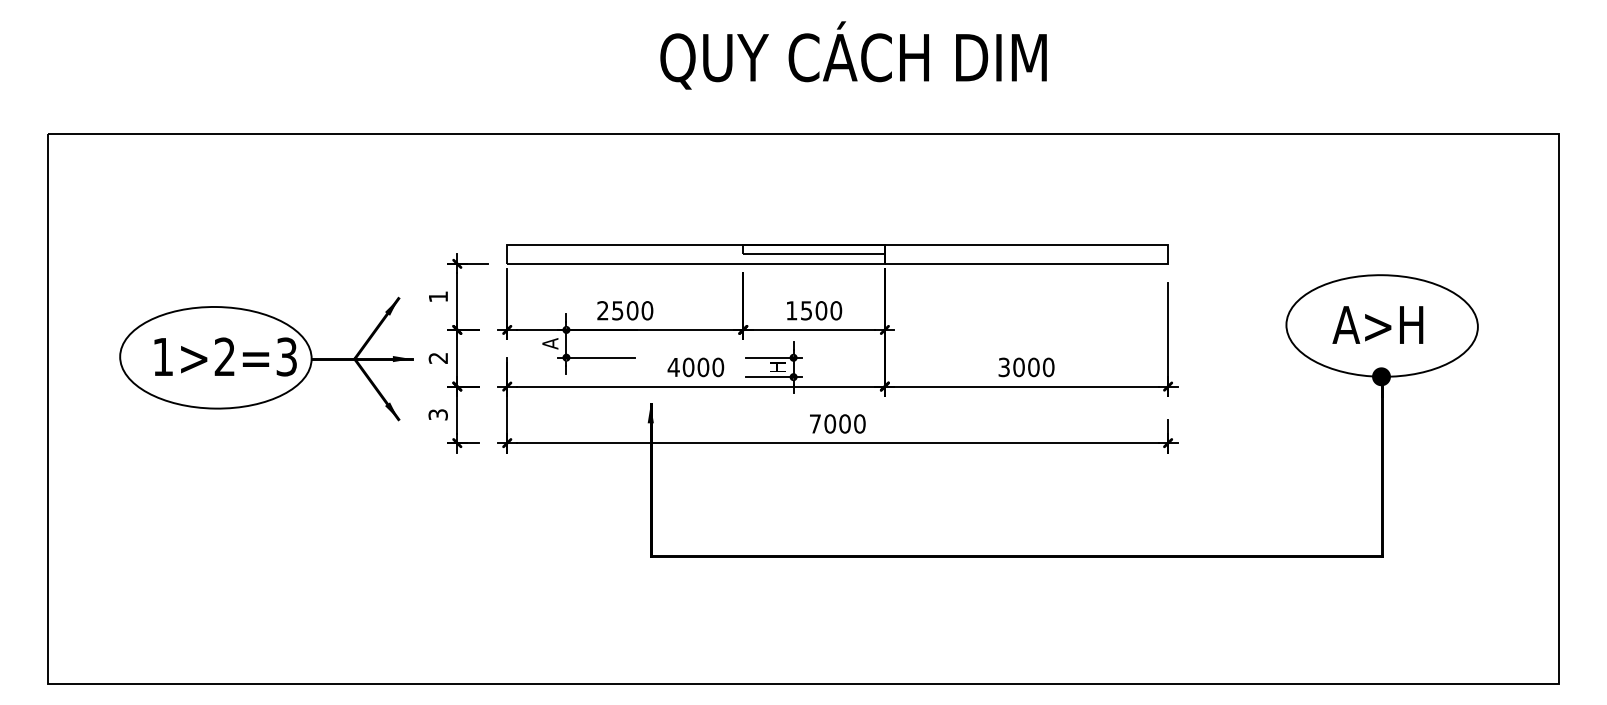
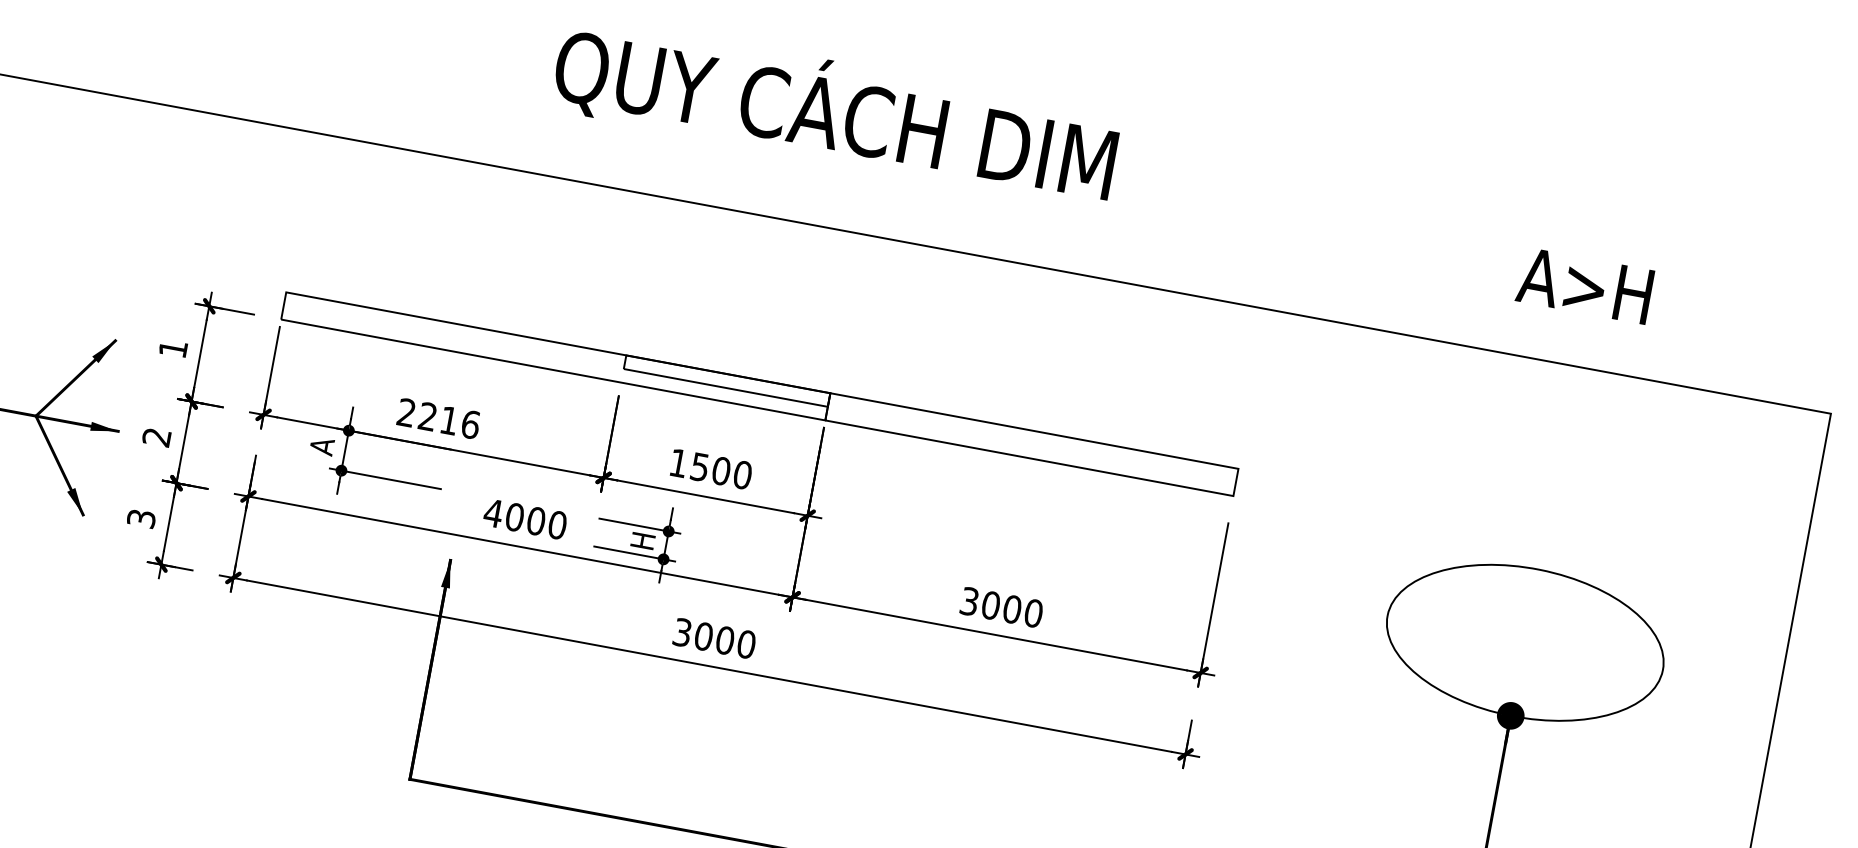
text: (632, 310) -> (449, 420), 2500 -> 2216
text: (1377, 324) -> (1584, 284), moved
text: (814, 423) -> (681, 631), 7000 -> 3000

